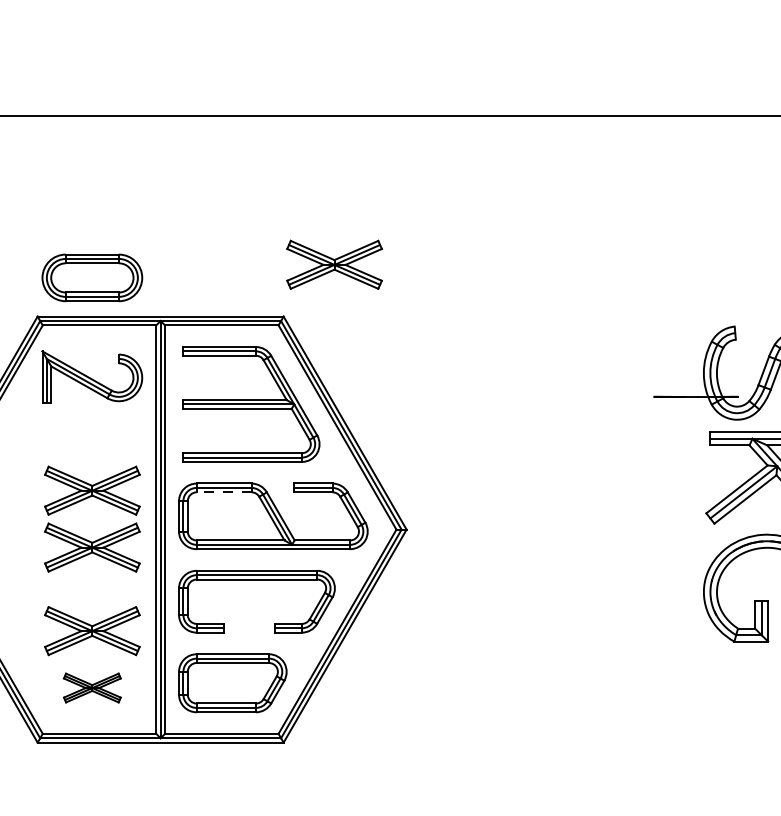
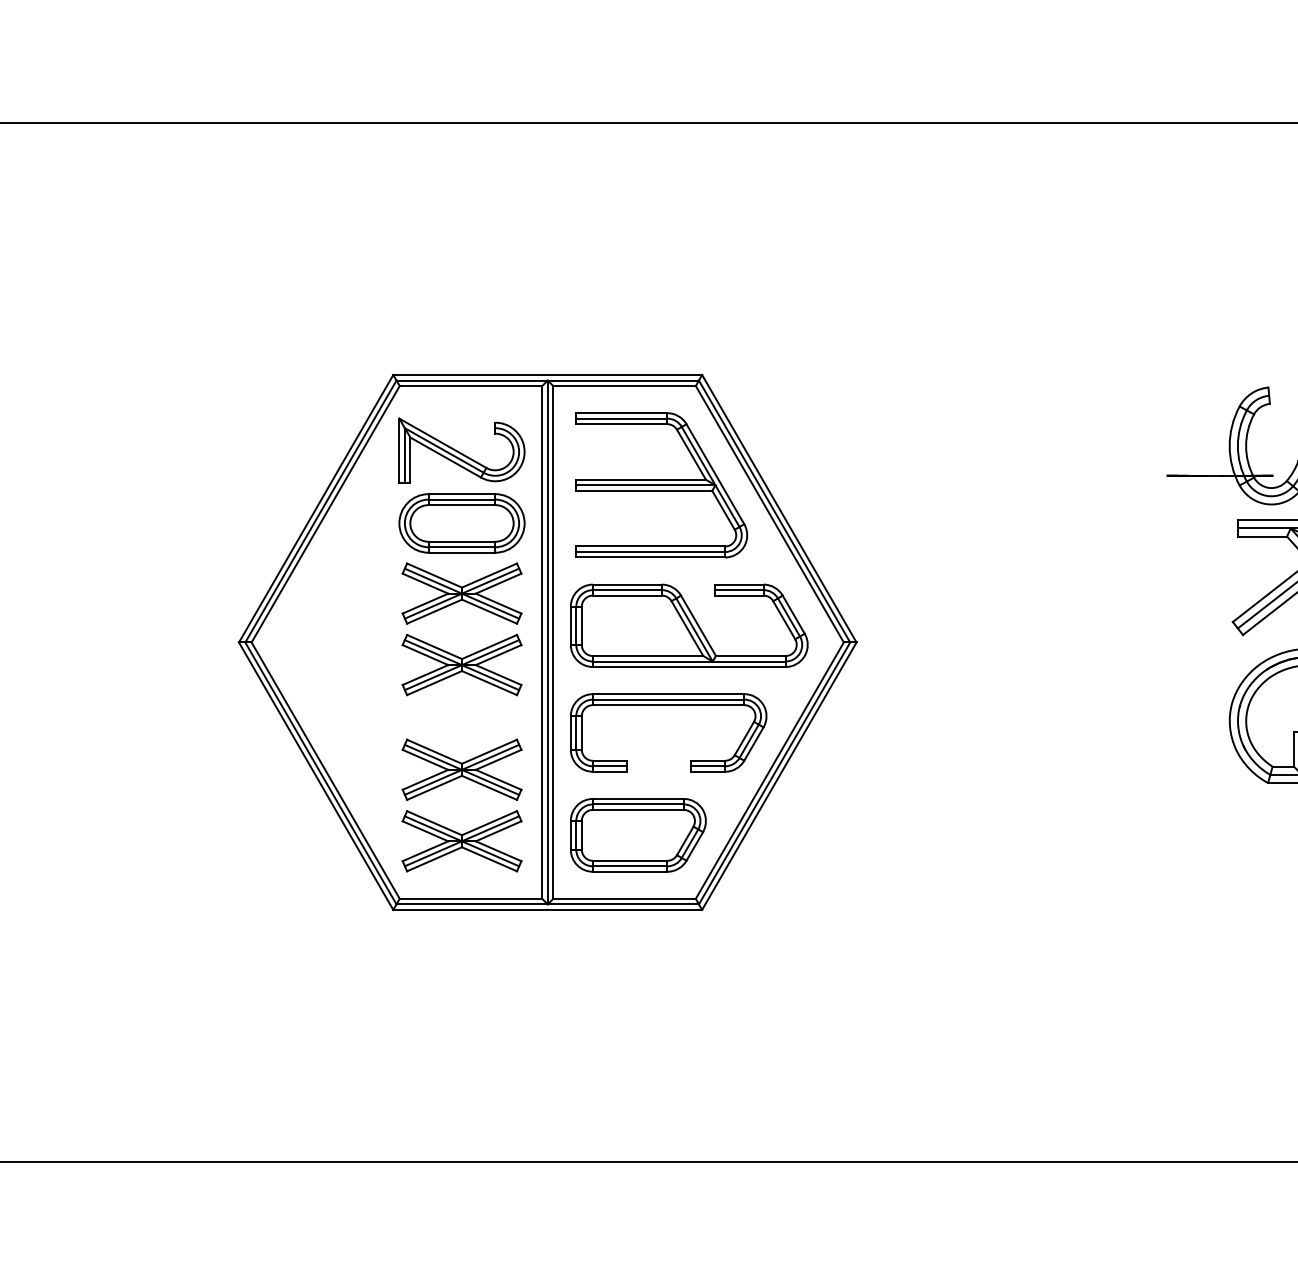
part: (334, 264) -> (765, 309), removed
part: (91, 277) -> (461, 523), moved
line: (223, 492) -> (626, 595), dashed -> solid
part: (91, 688) -> (461, 841), size x1.67

